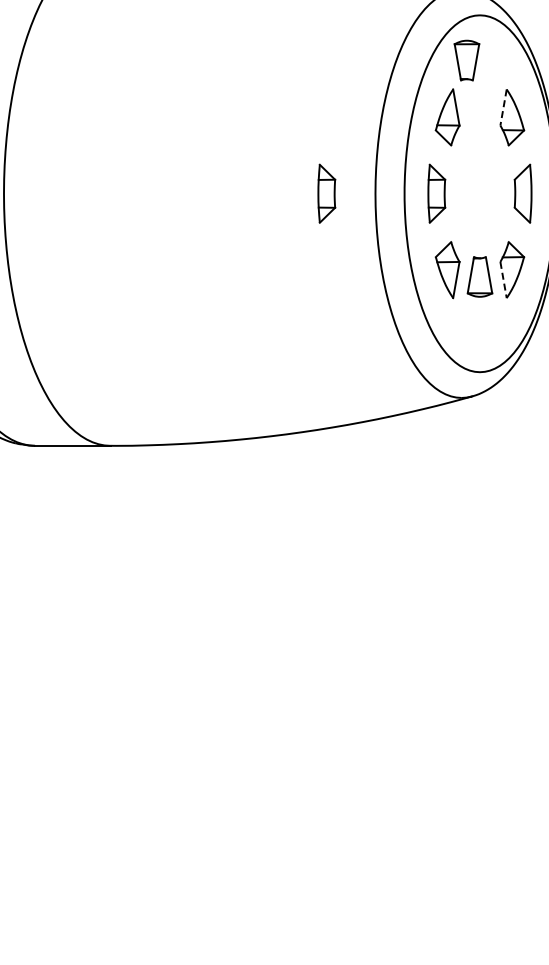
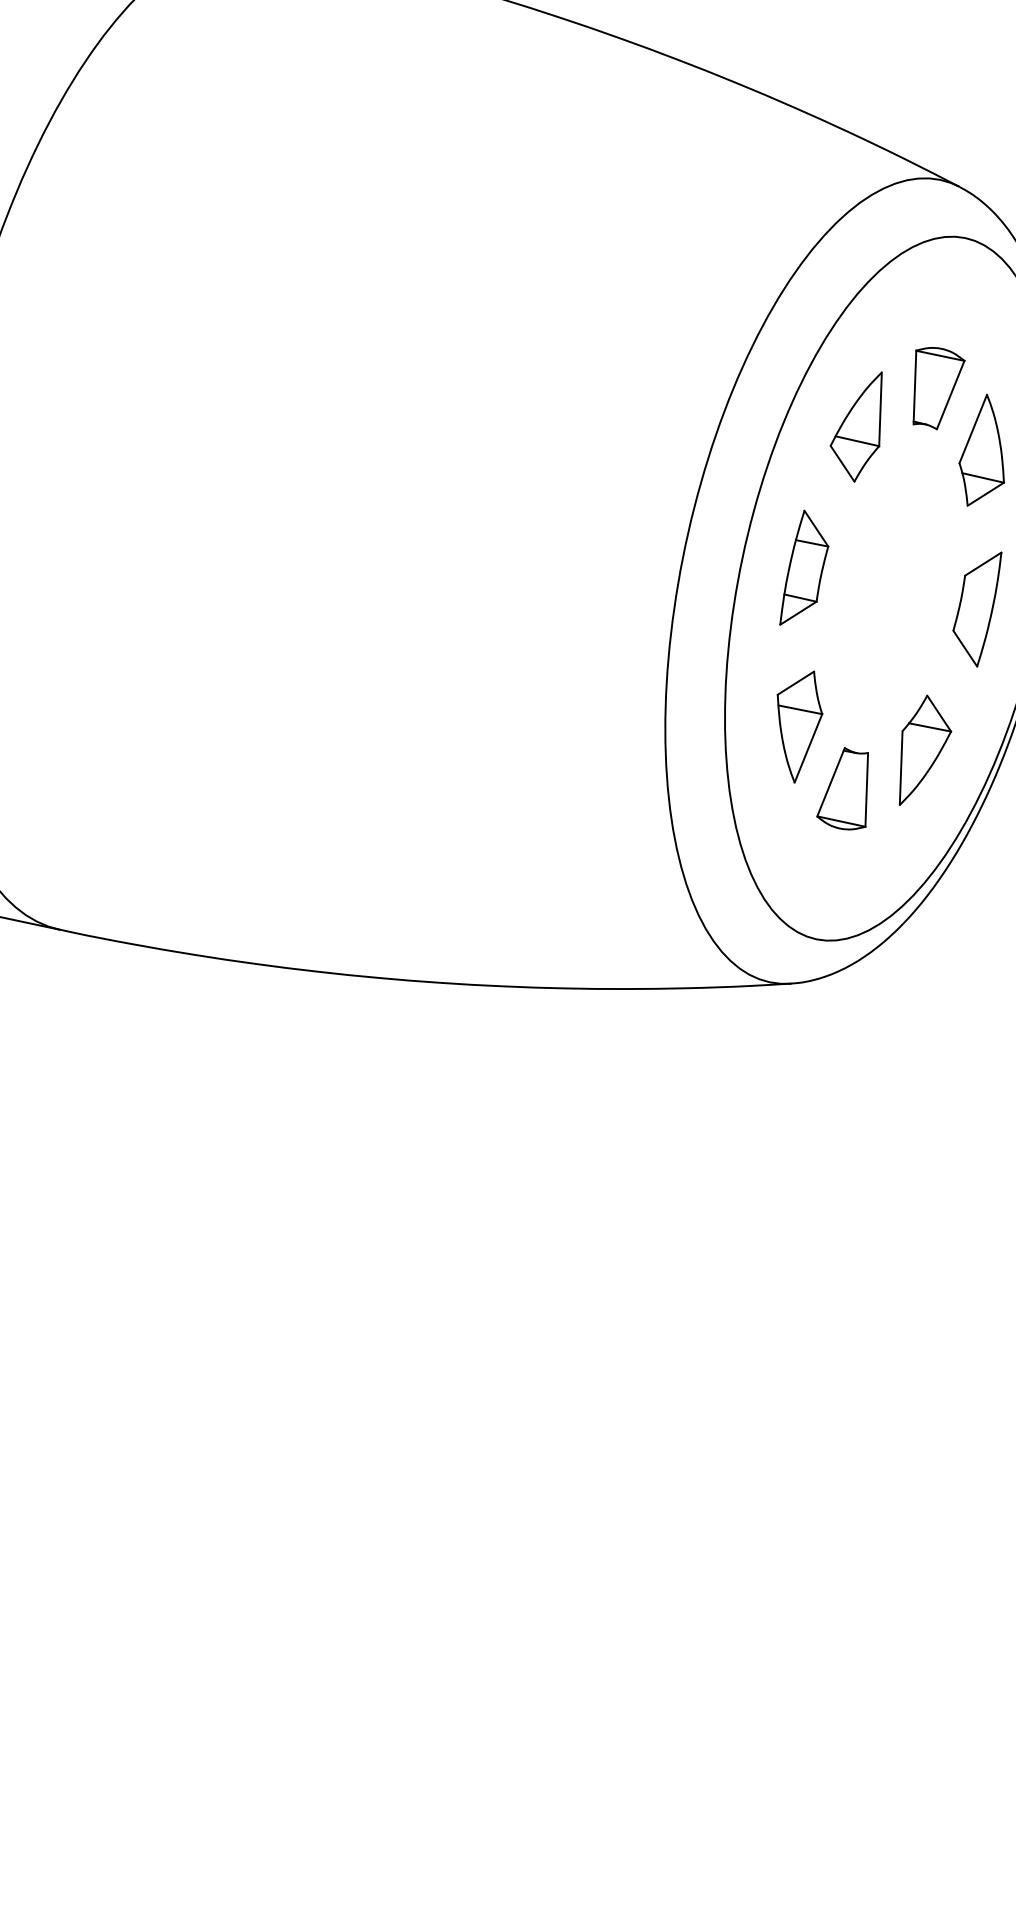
part: (466, 60) -> (932, 387), moved
line: (503, 108) -> (972, 430), dashed -> solid
part: (326, 193) -> (589, 524), removed
part: (479, 276) -> (847, 788), moved
line: (503, 280) -> (900, 768), dashed -> solid

